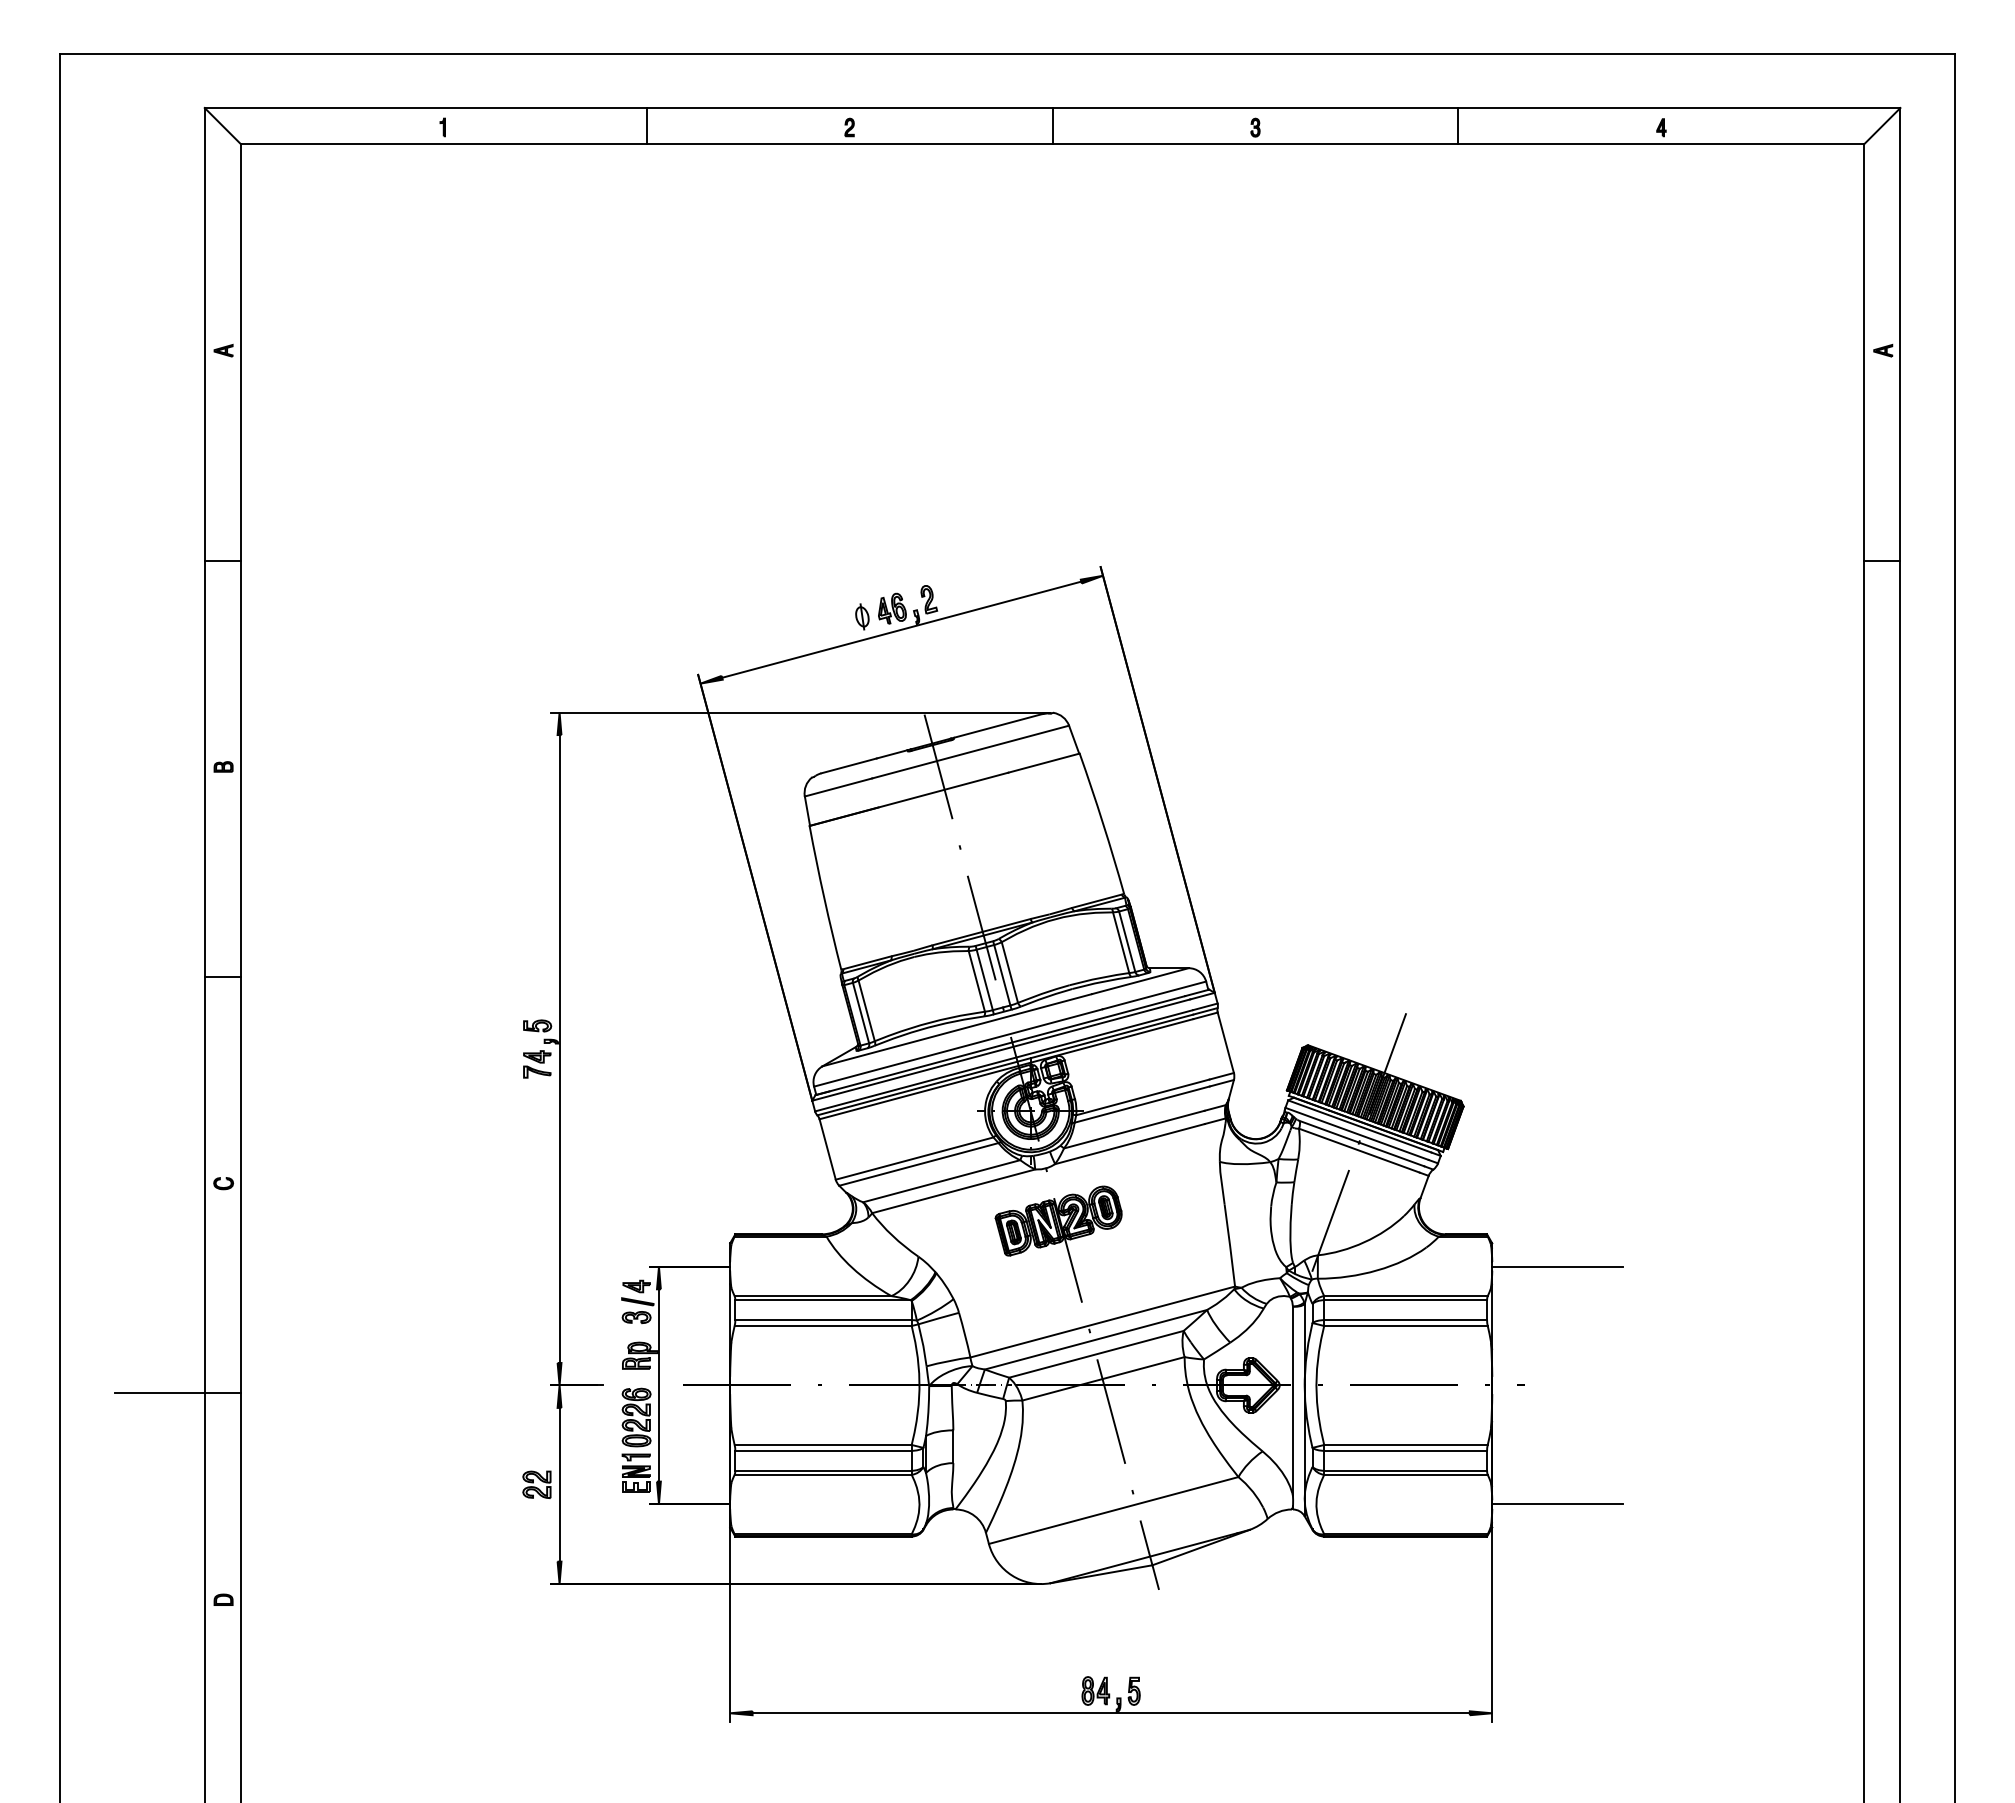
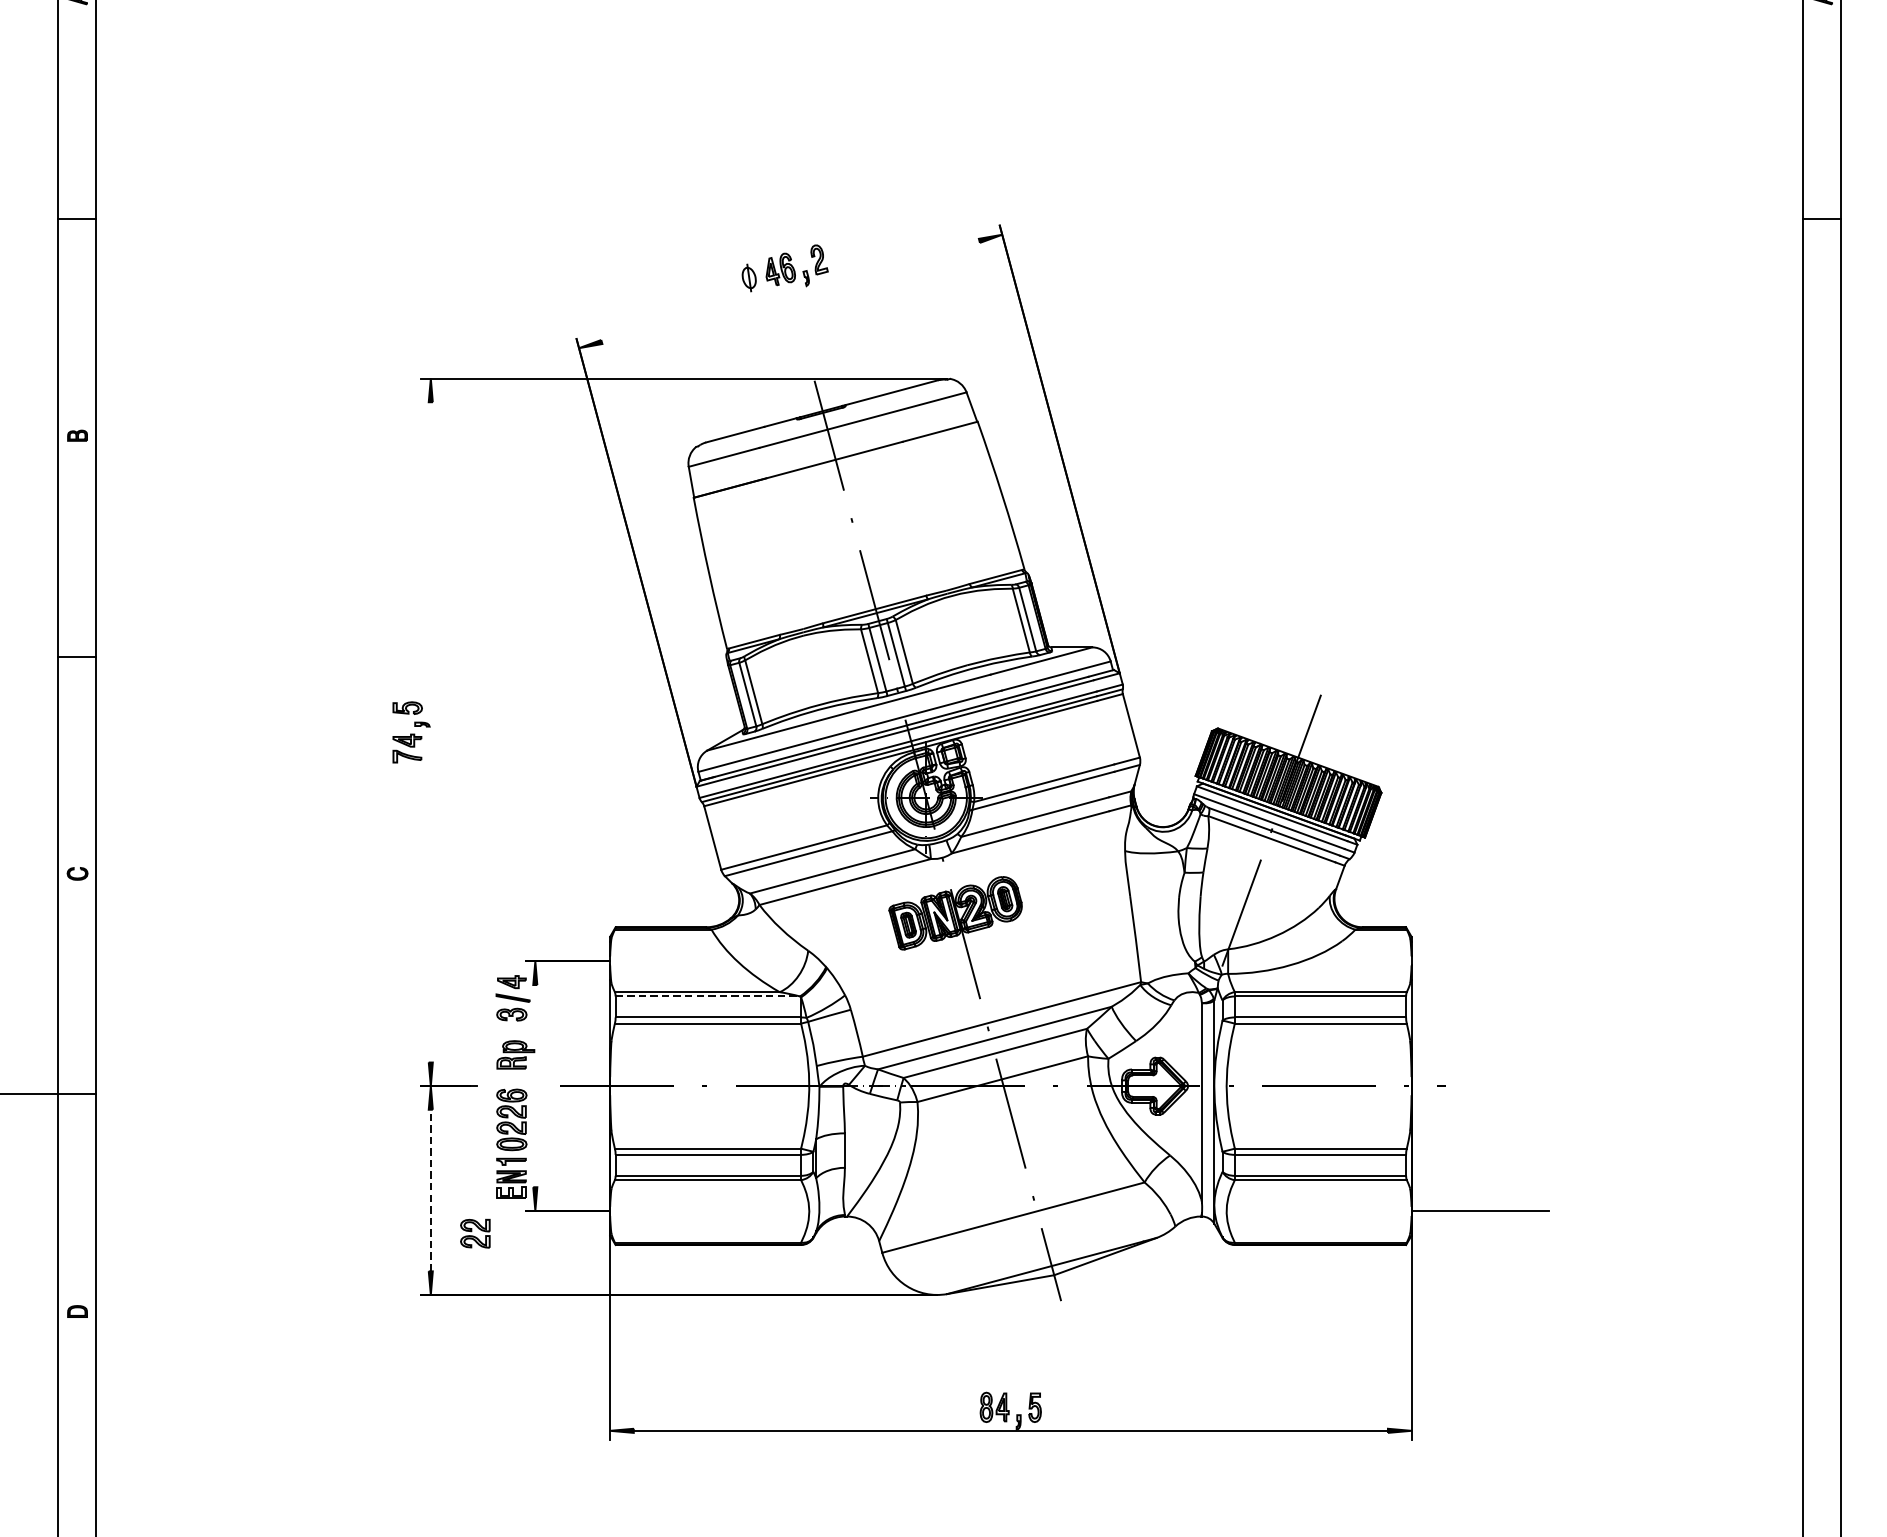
line: (901, 629) -> (790, 291), removed
line: (559, 1049) -> (430, 732), removed
line: (1557, 1266) -> (1480, 961), removed
line: (823, 1300) -> (708, 996), solid -> dashed
line: (658, 1385) -> (534, 1086), removed
part: (536, 1484) -> (474, 1233), moved
line: (559, 1484) -> (430, 1190), solid -> dashed

